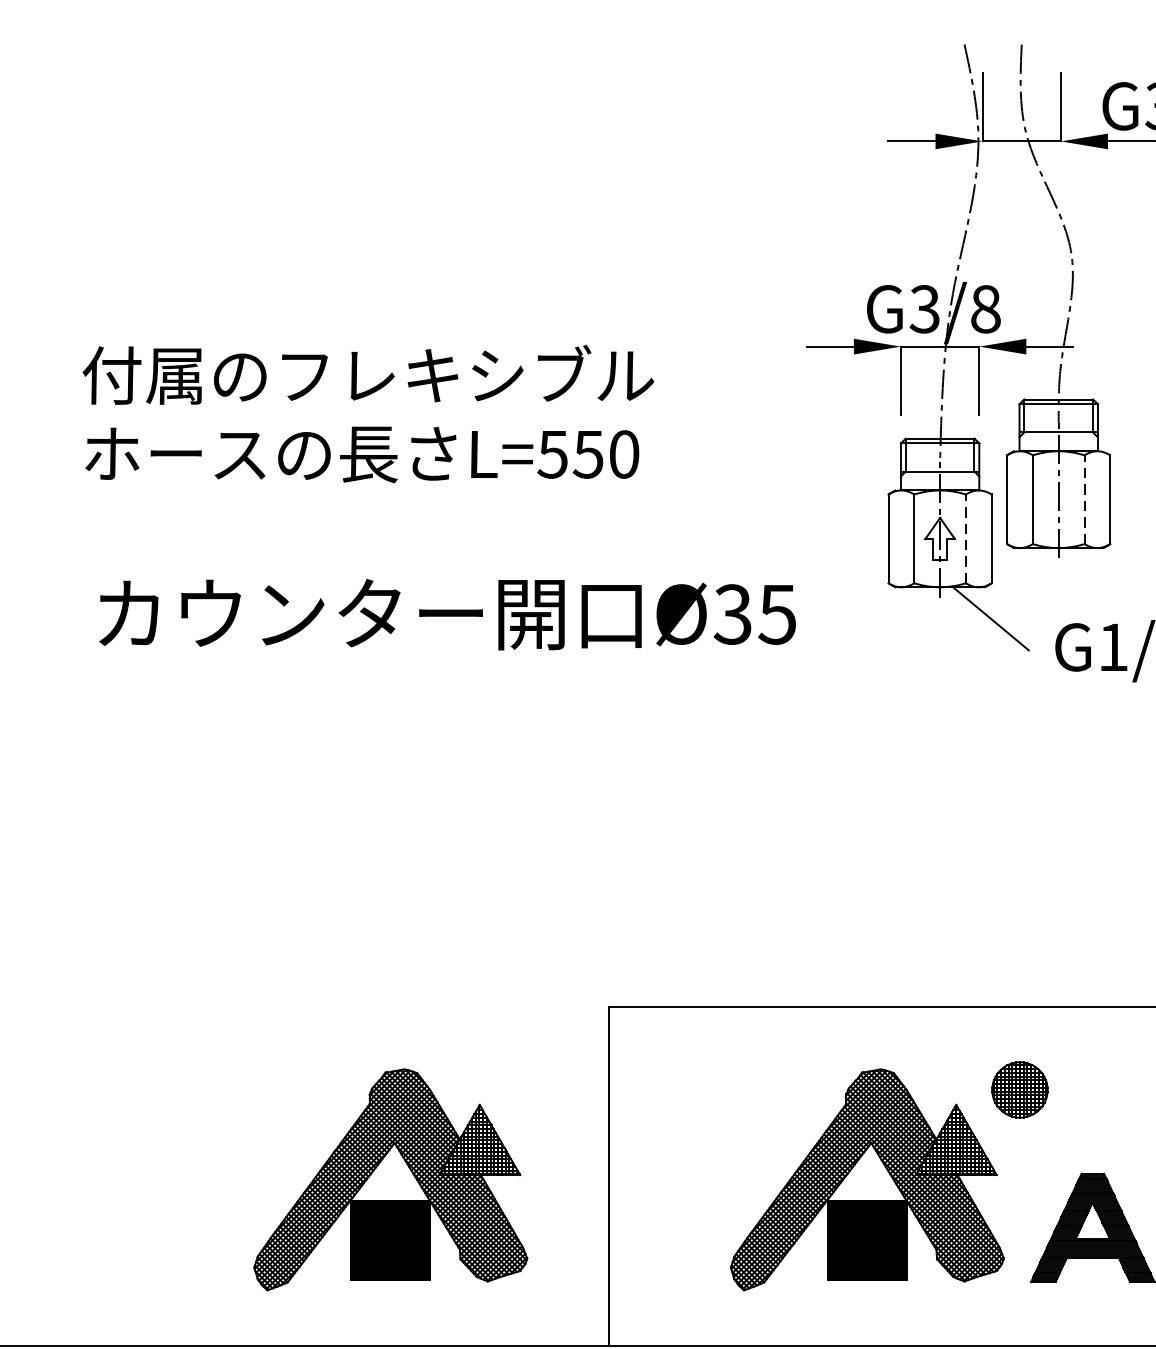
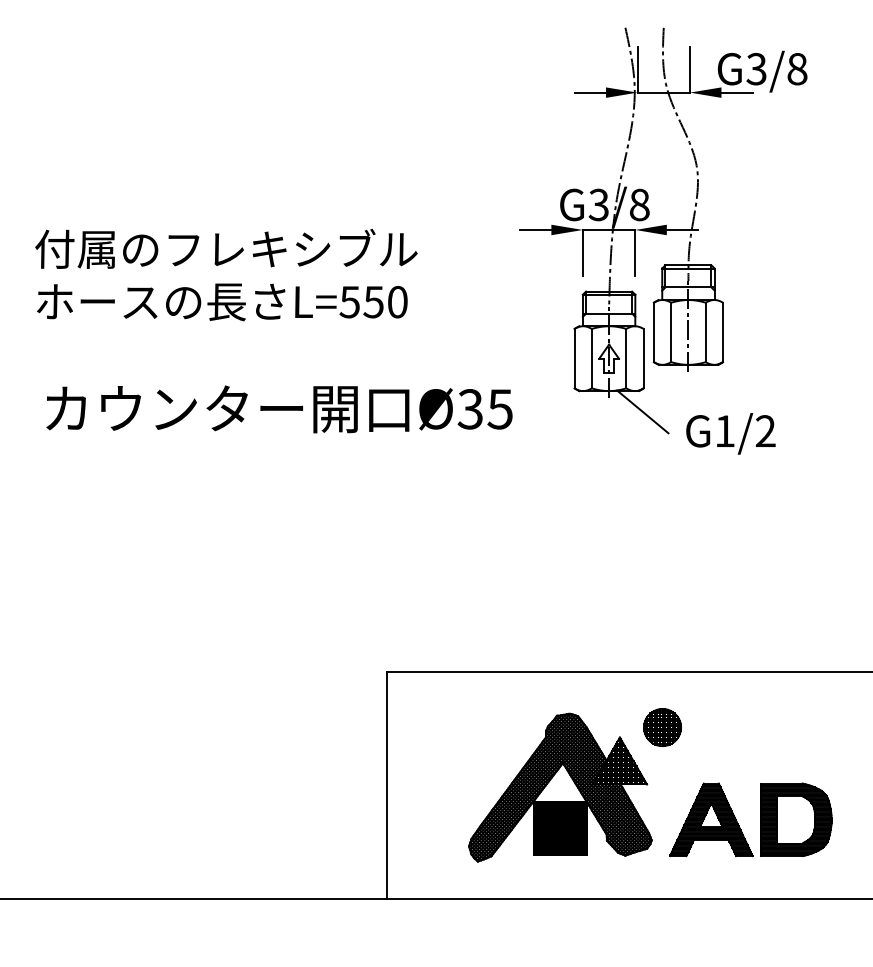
line: (1084, 499) -> (705, 332), dashed -> solid
line: (966, 538) -> (626, 358), dashed -> solid
part: (390, 1179) -> (241, 787), removed

